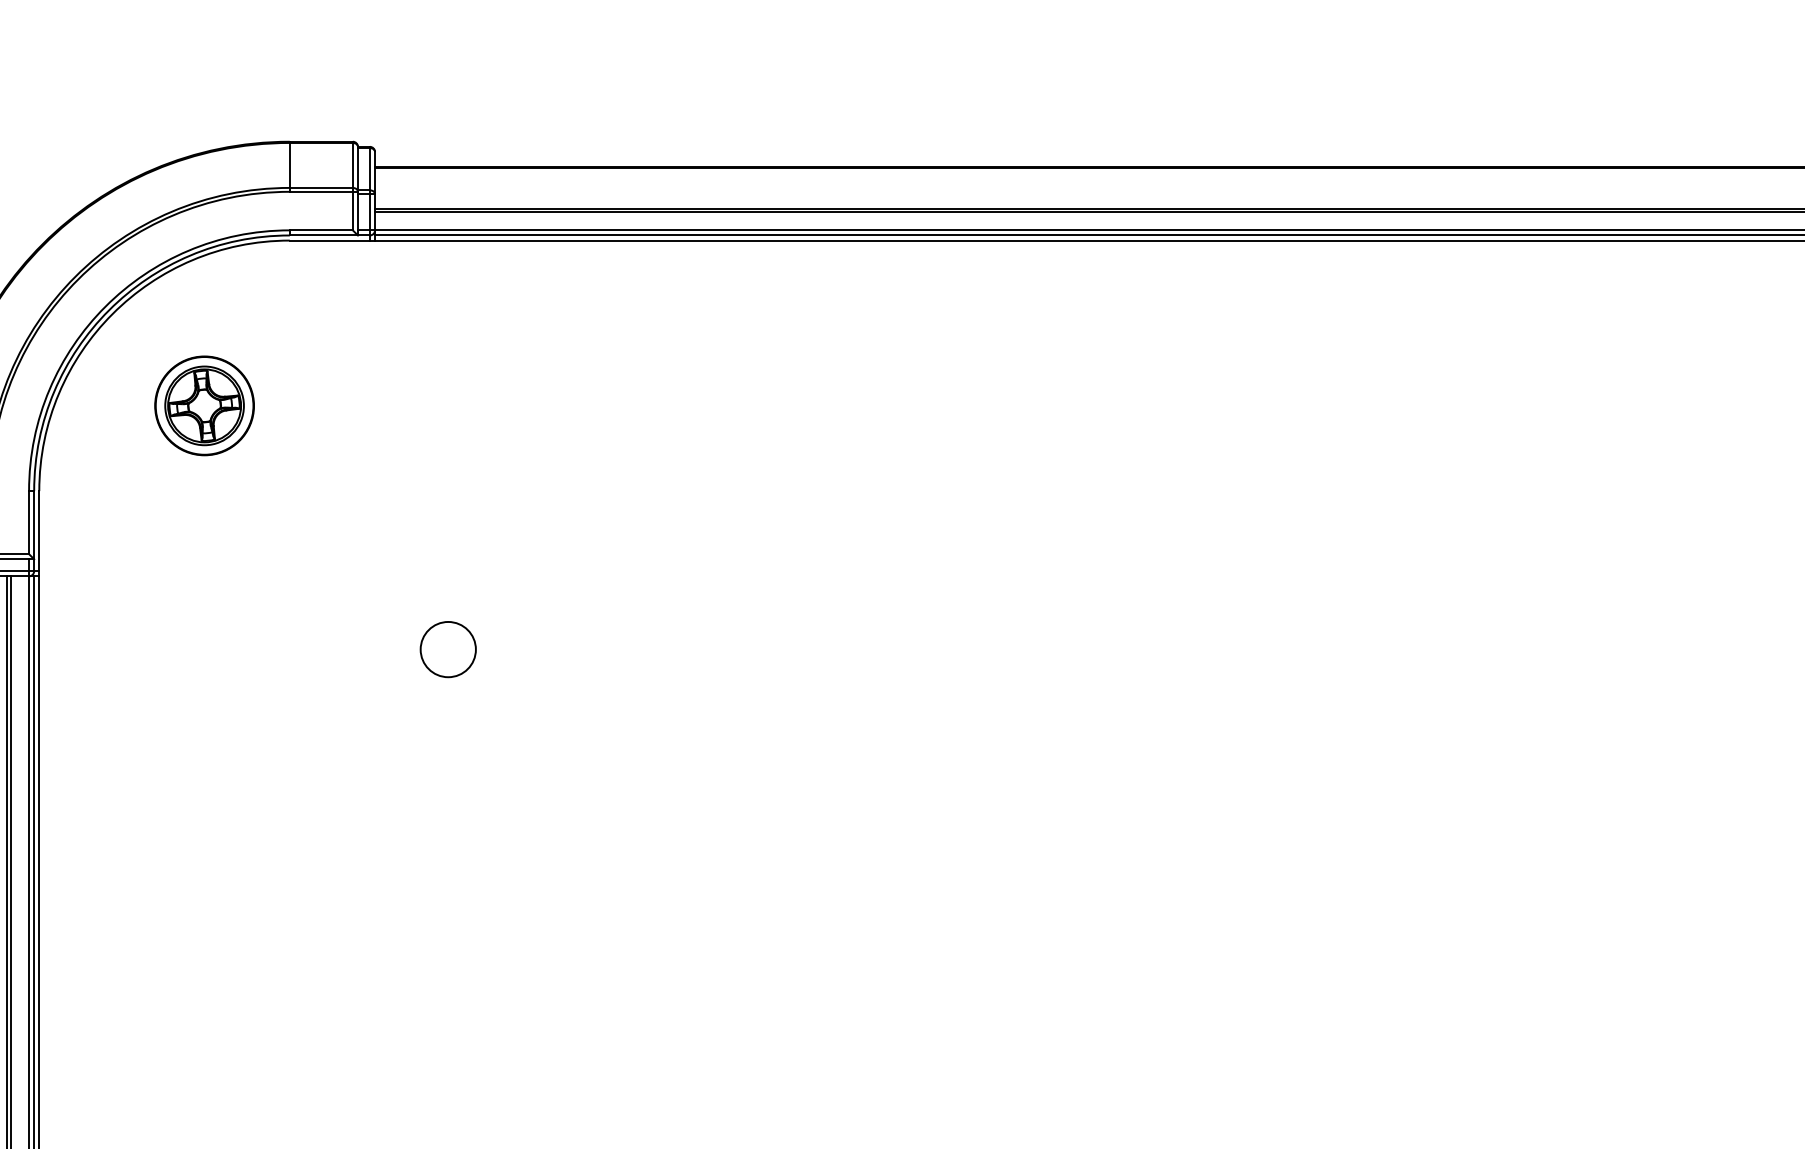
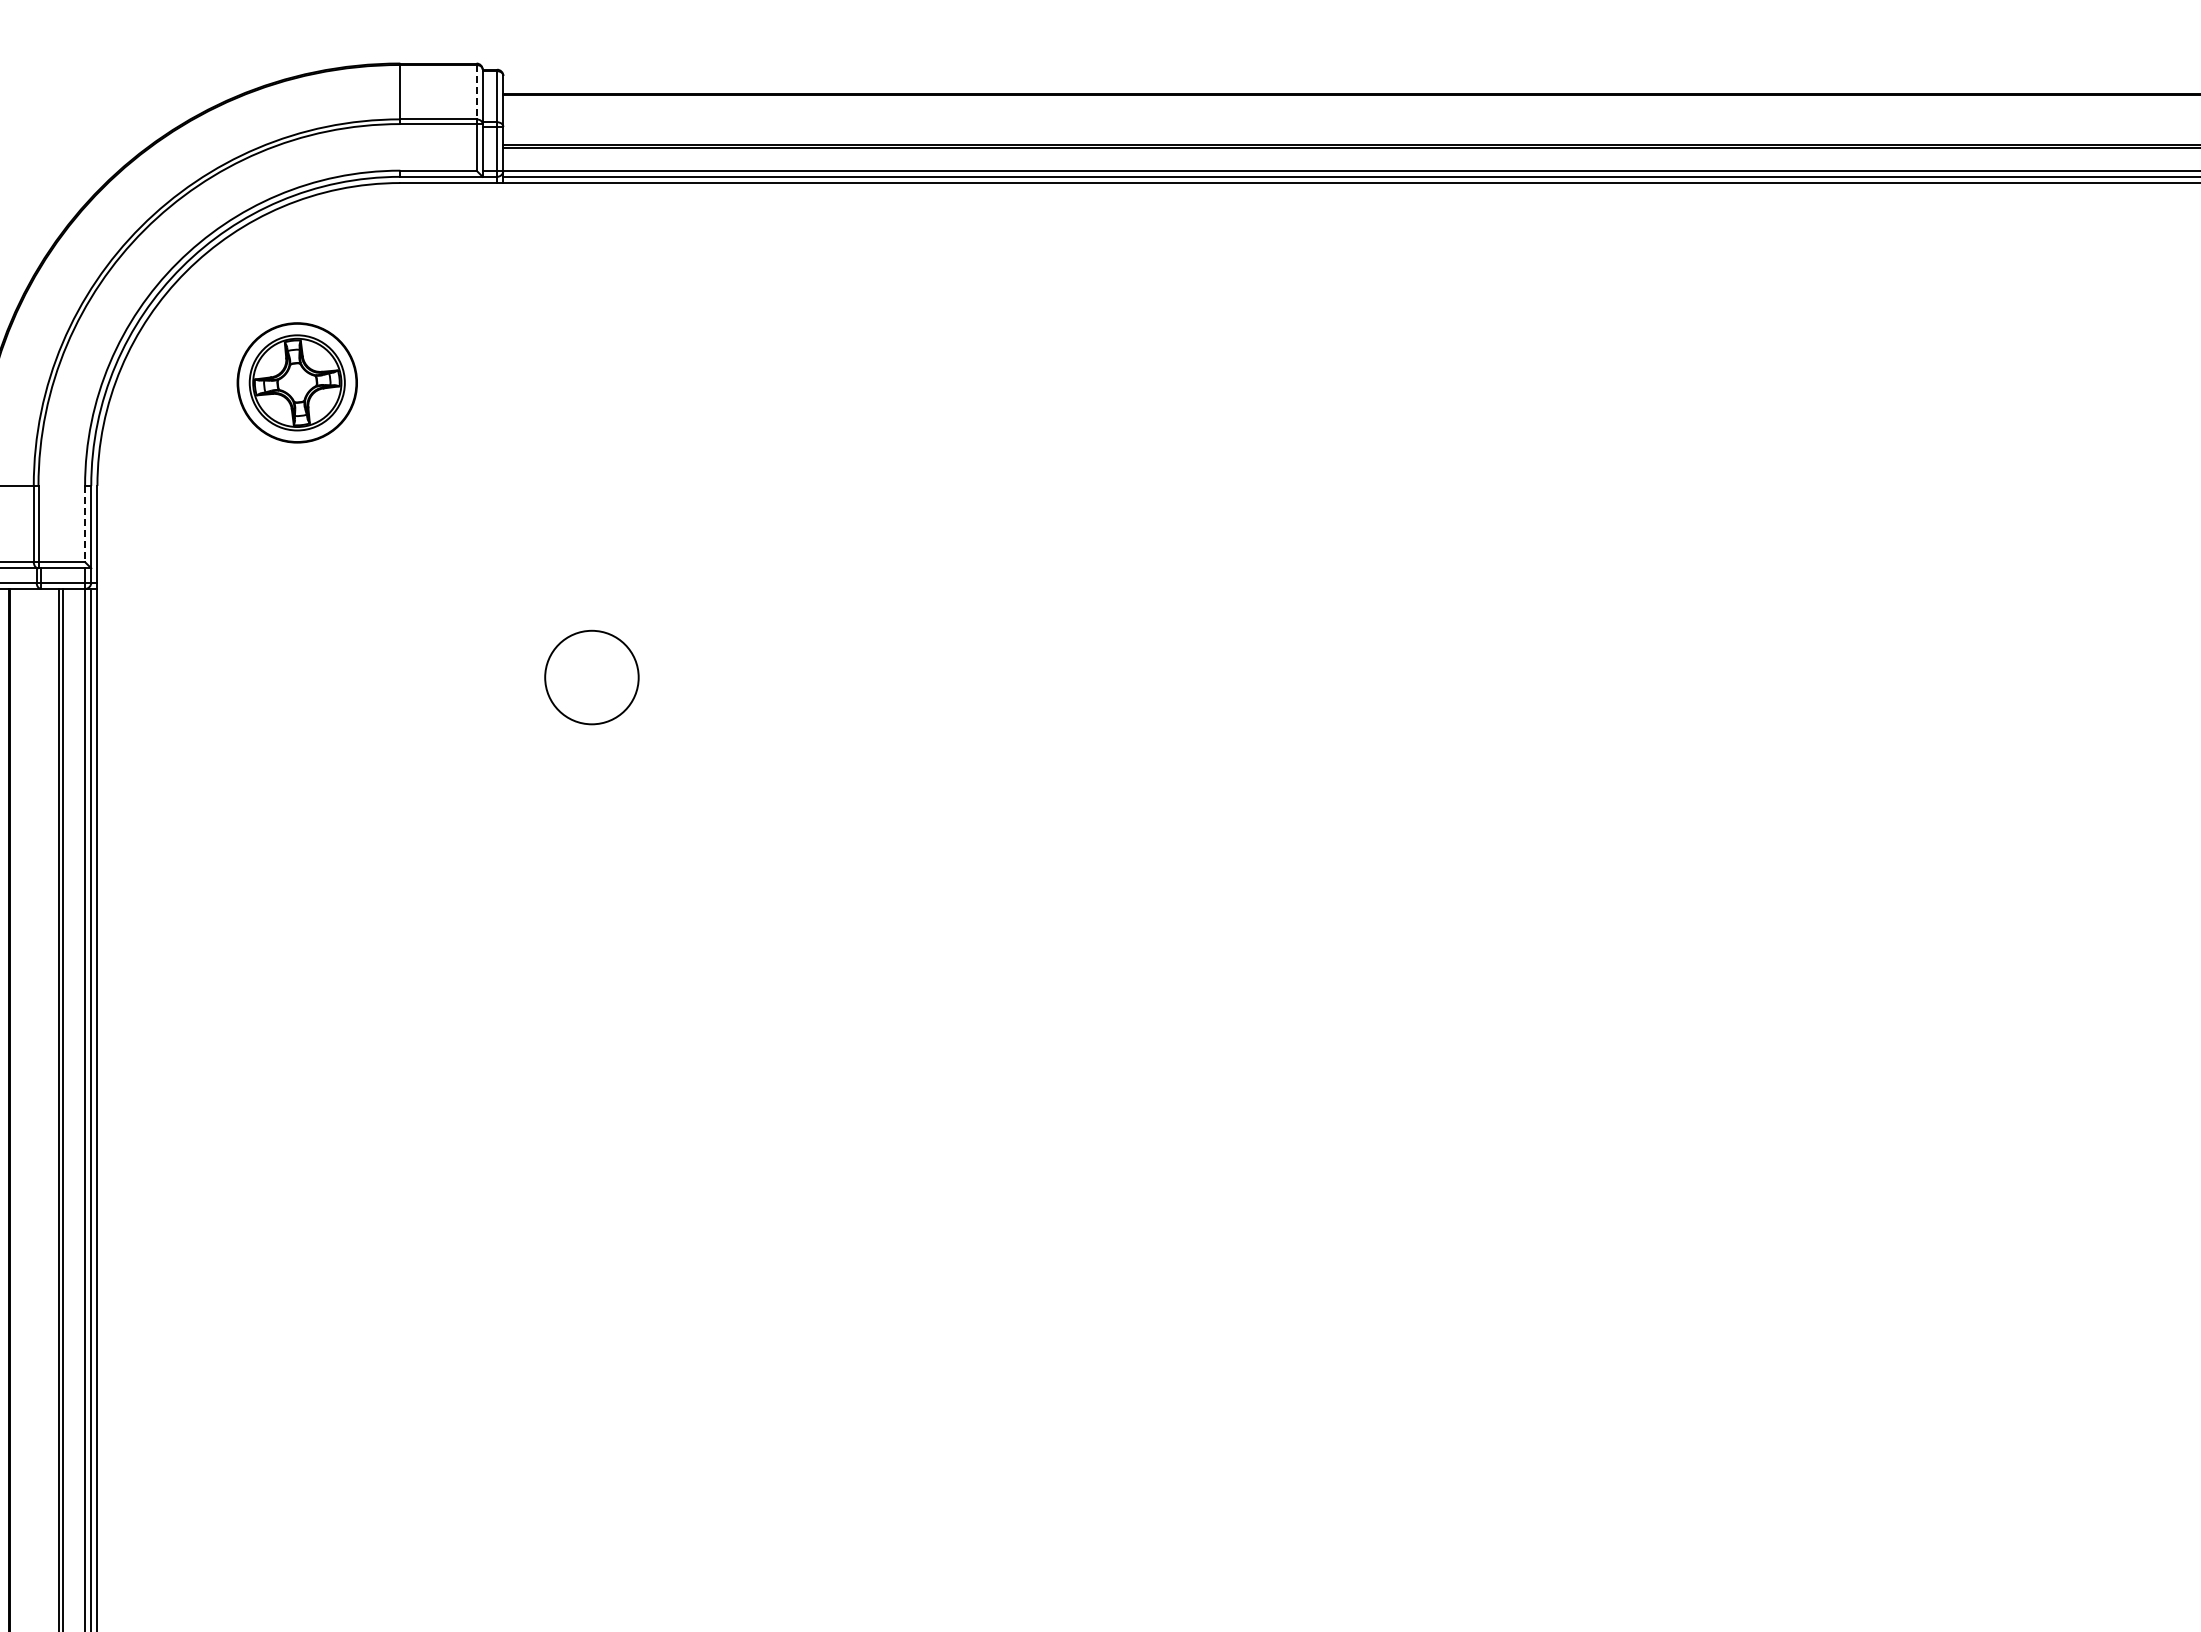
line: (352, 165) -> (476, 92), solid -> dashed
line: (29, 523) -> (85, 524), solid -> dashed
circle: (447, 649) -> (591, 677), size x1.4

